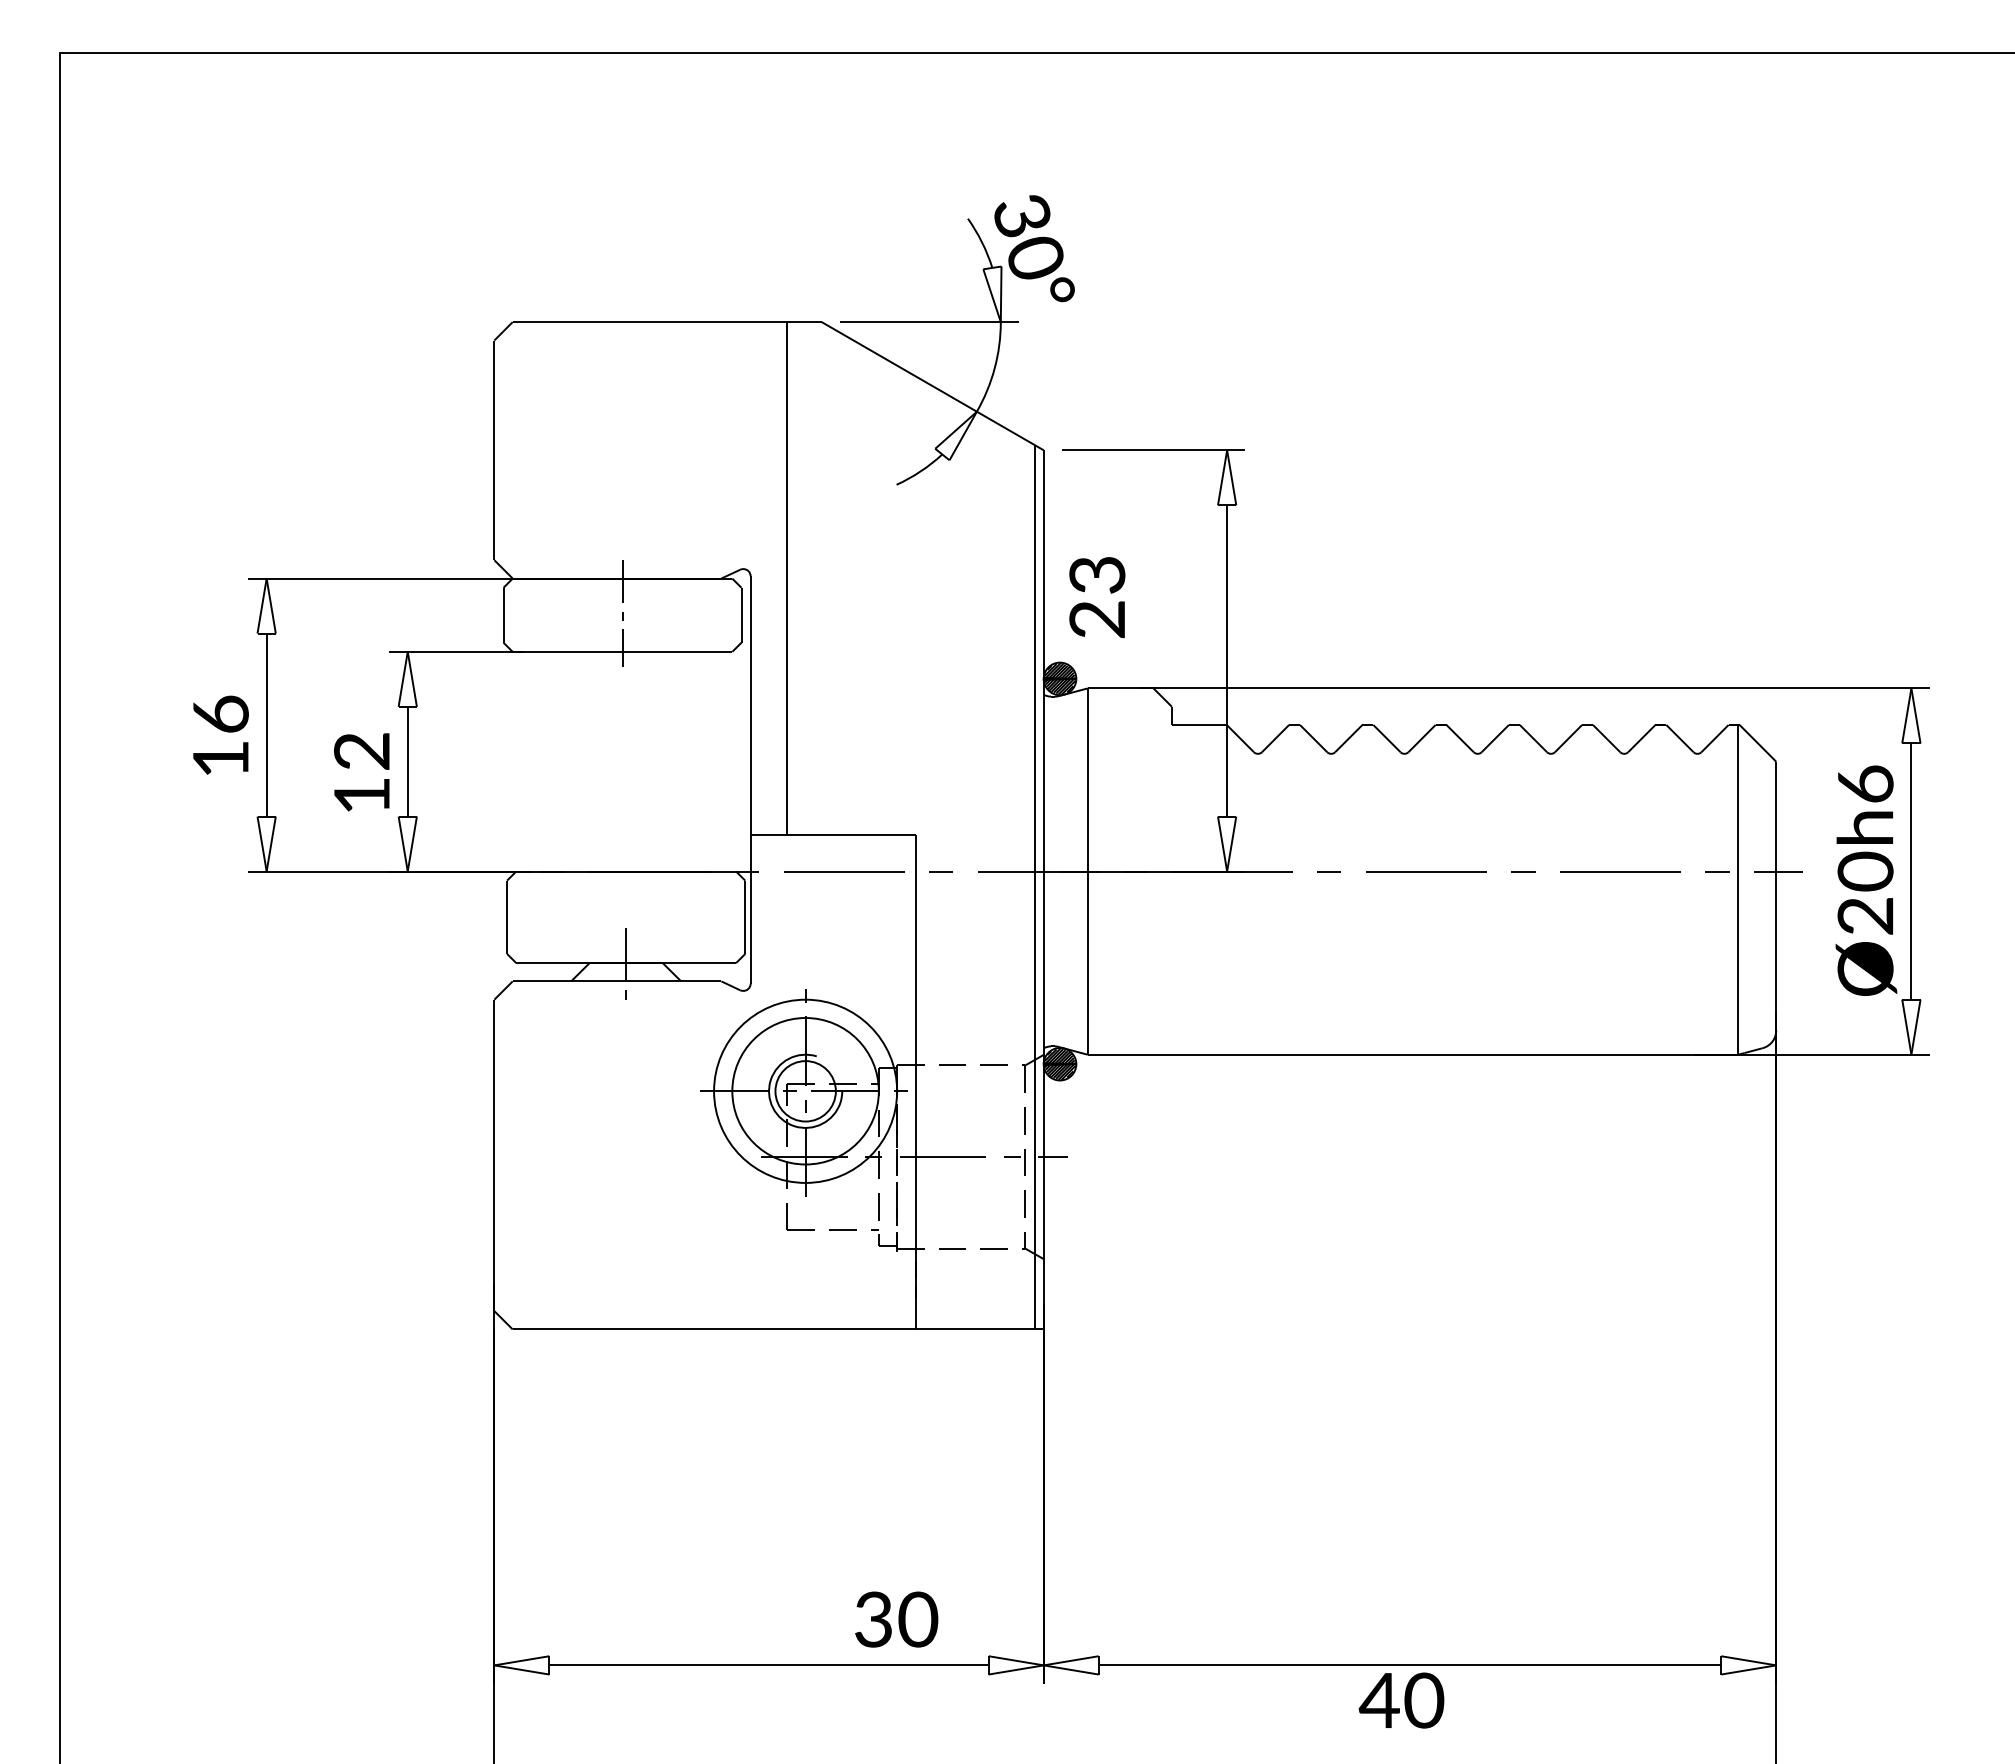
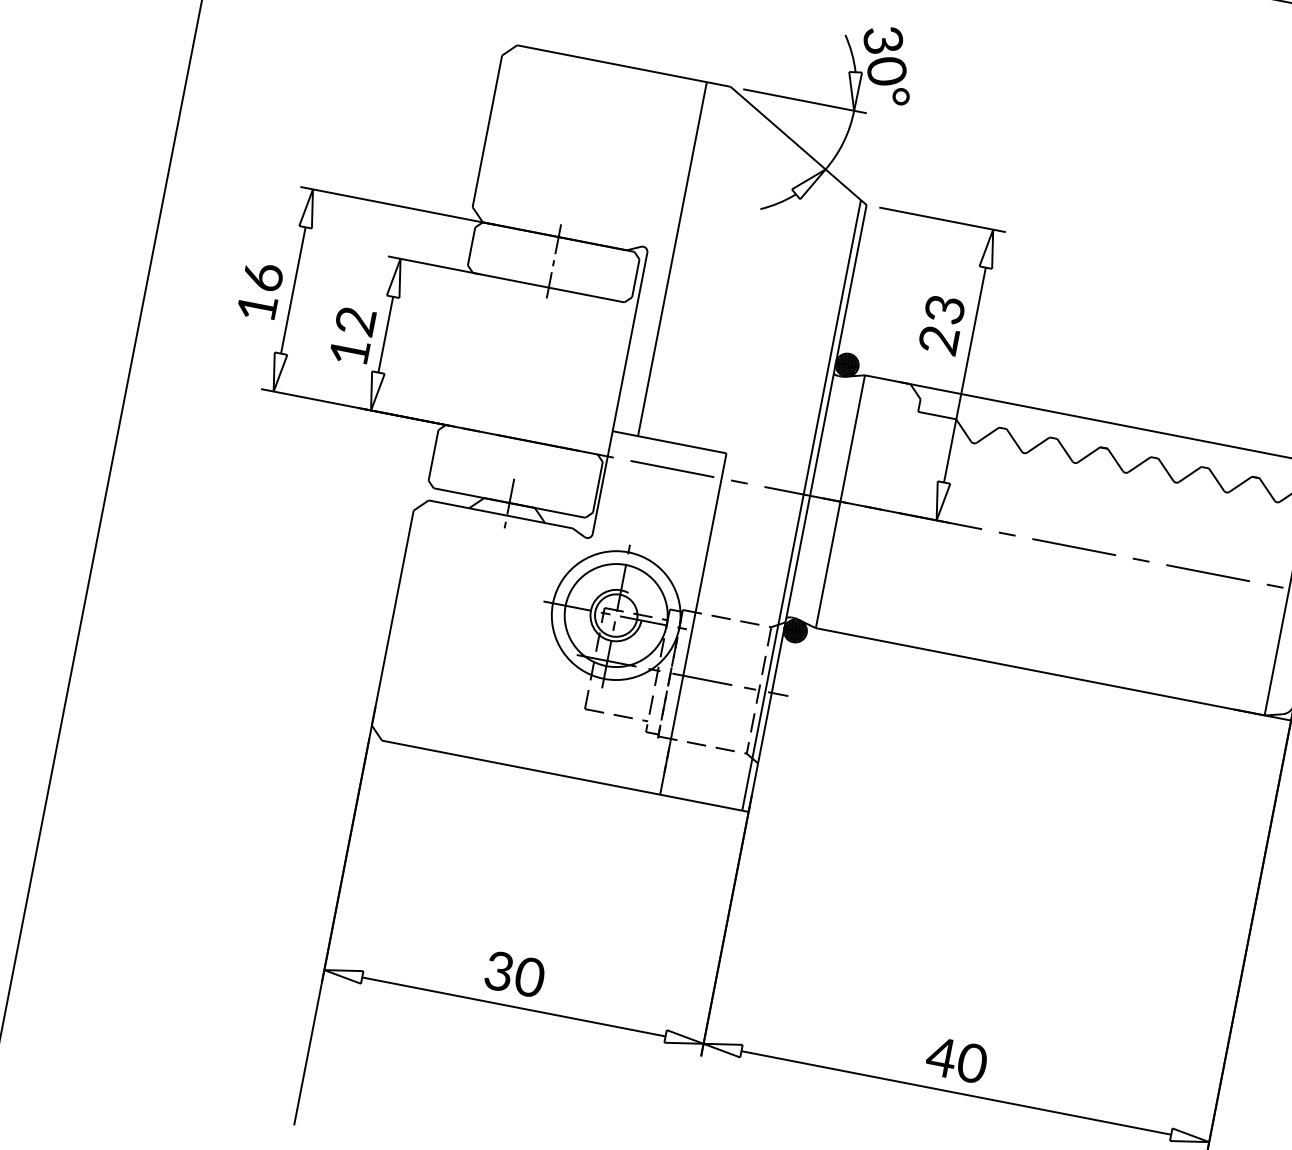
text: (1097, 597) -> (941, 325), moved
text: (896, 1619) -> (514, 974), moved
text: (1401, 1700) -> (956, 1060), moved

